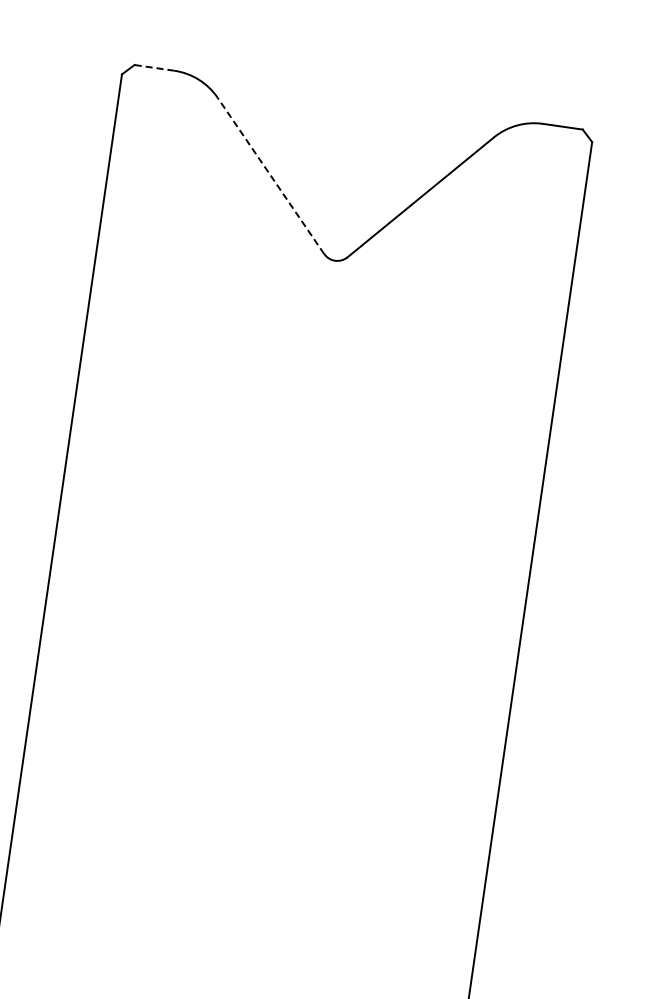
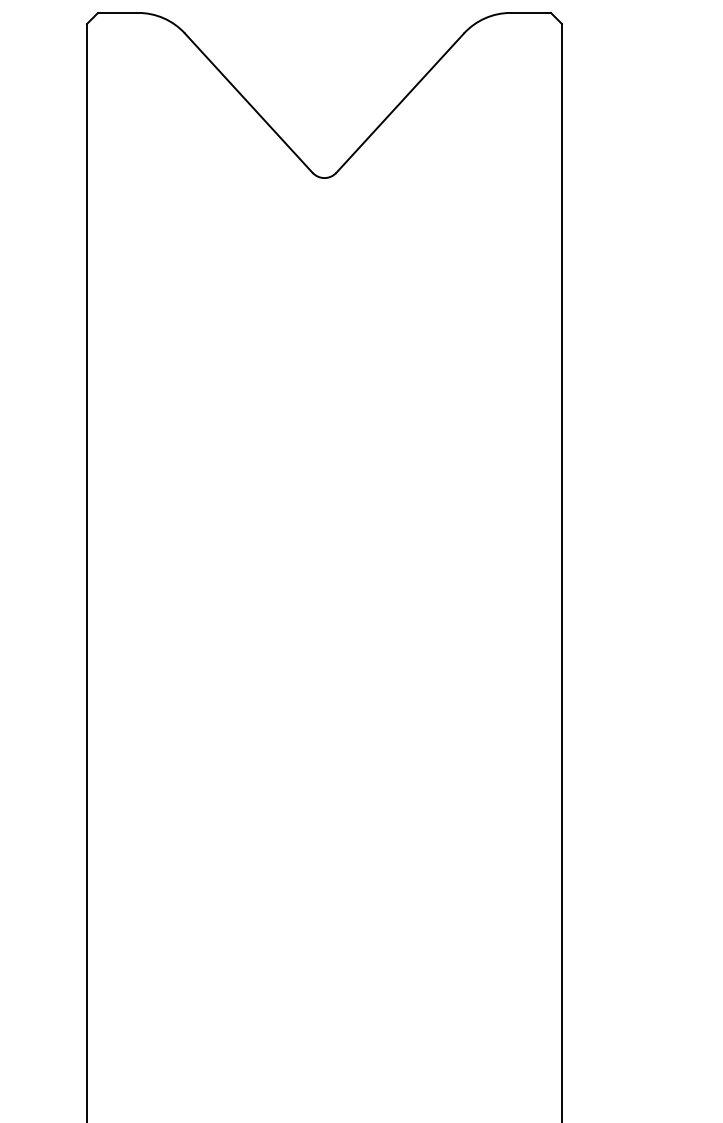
line: (153, 67) -> (117, 12), dashed -> solid
line: (270, 176) -> (248, 103), dashed -> solid

